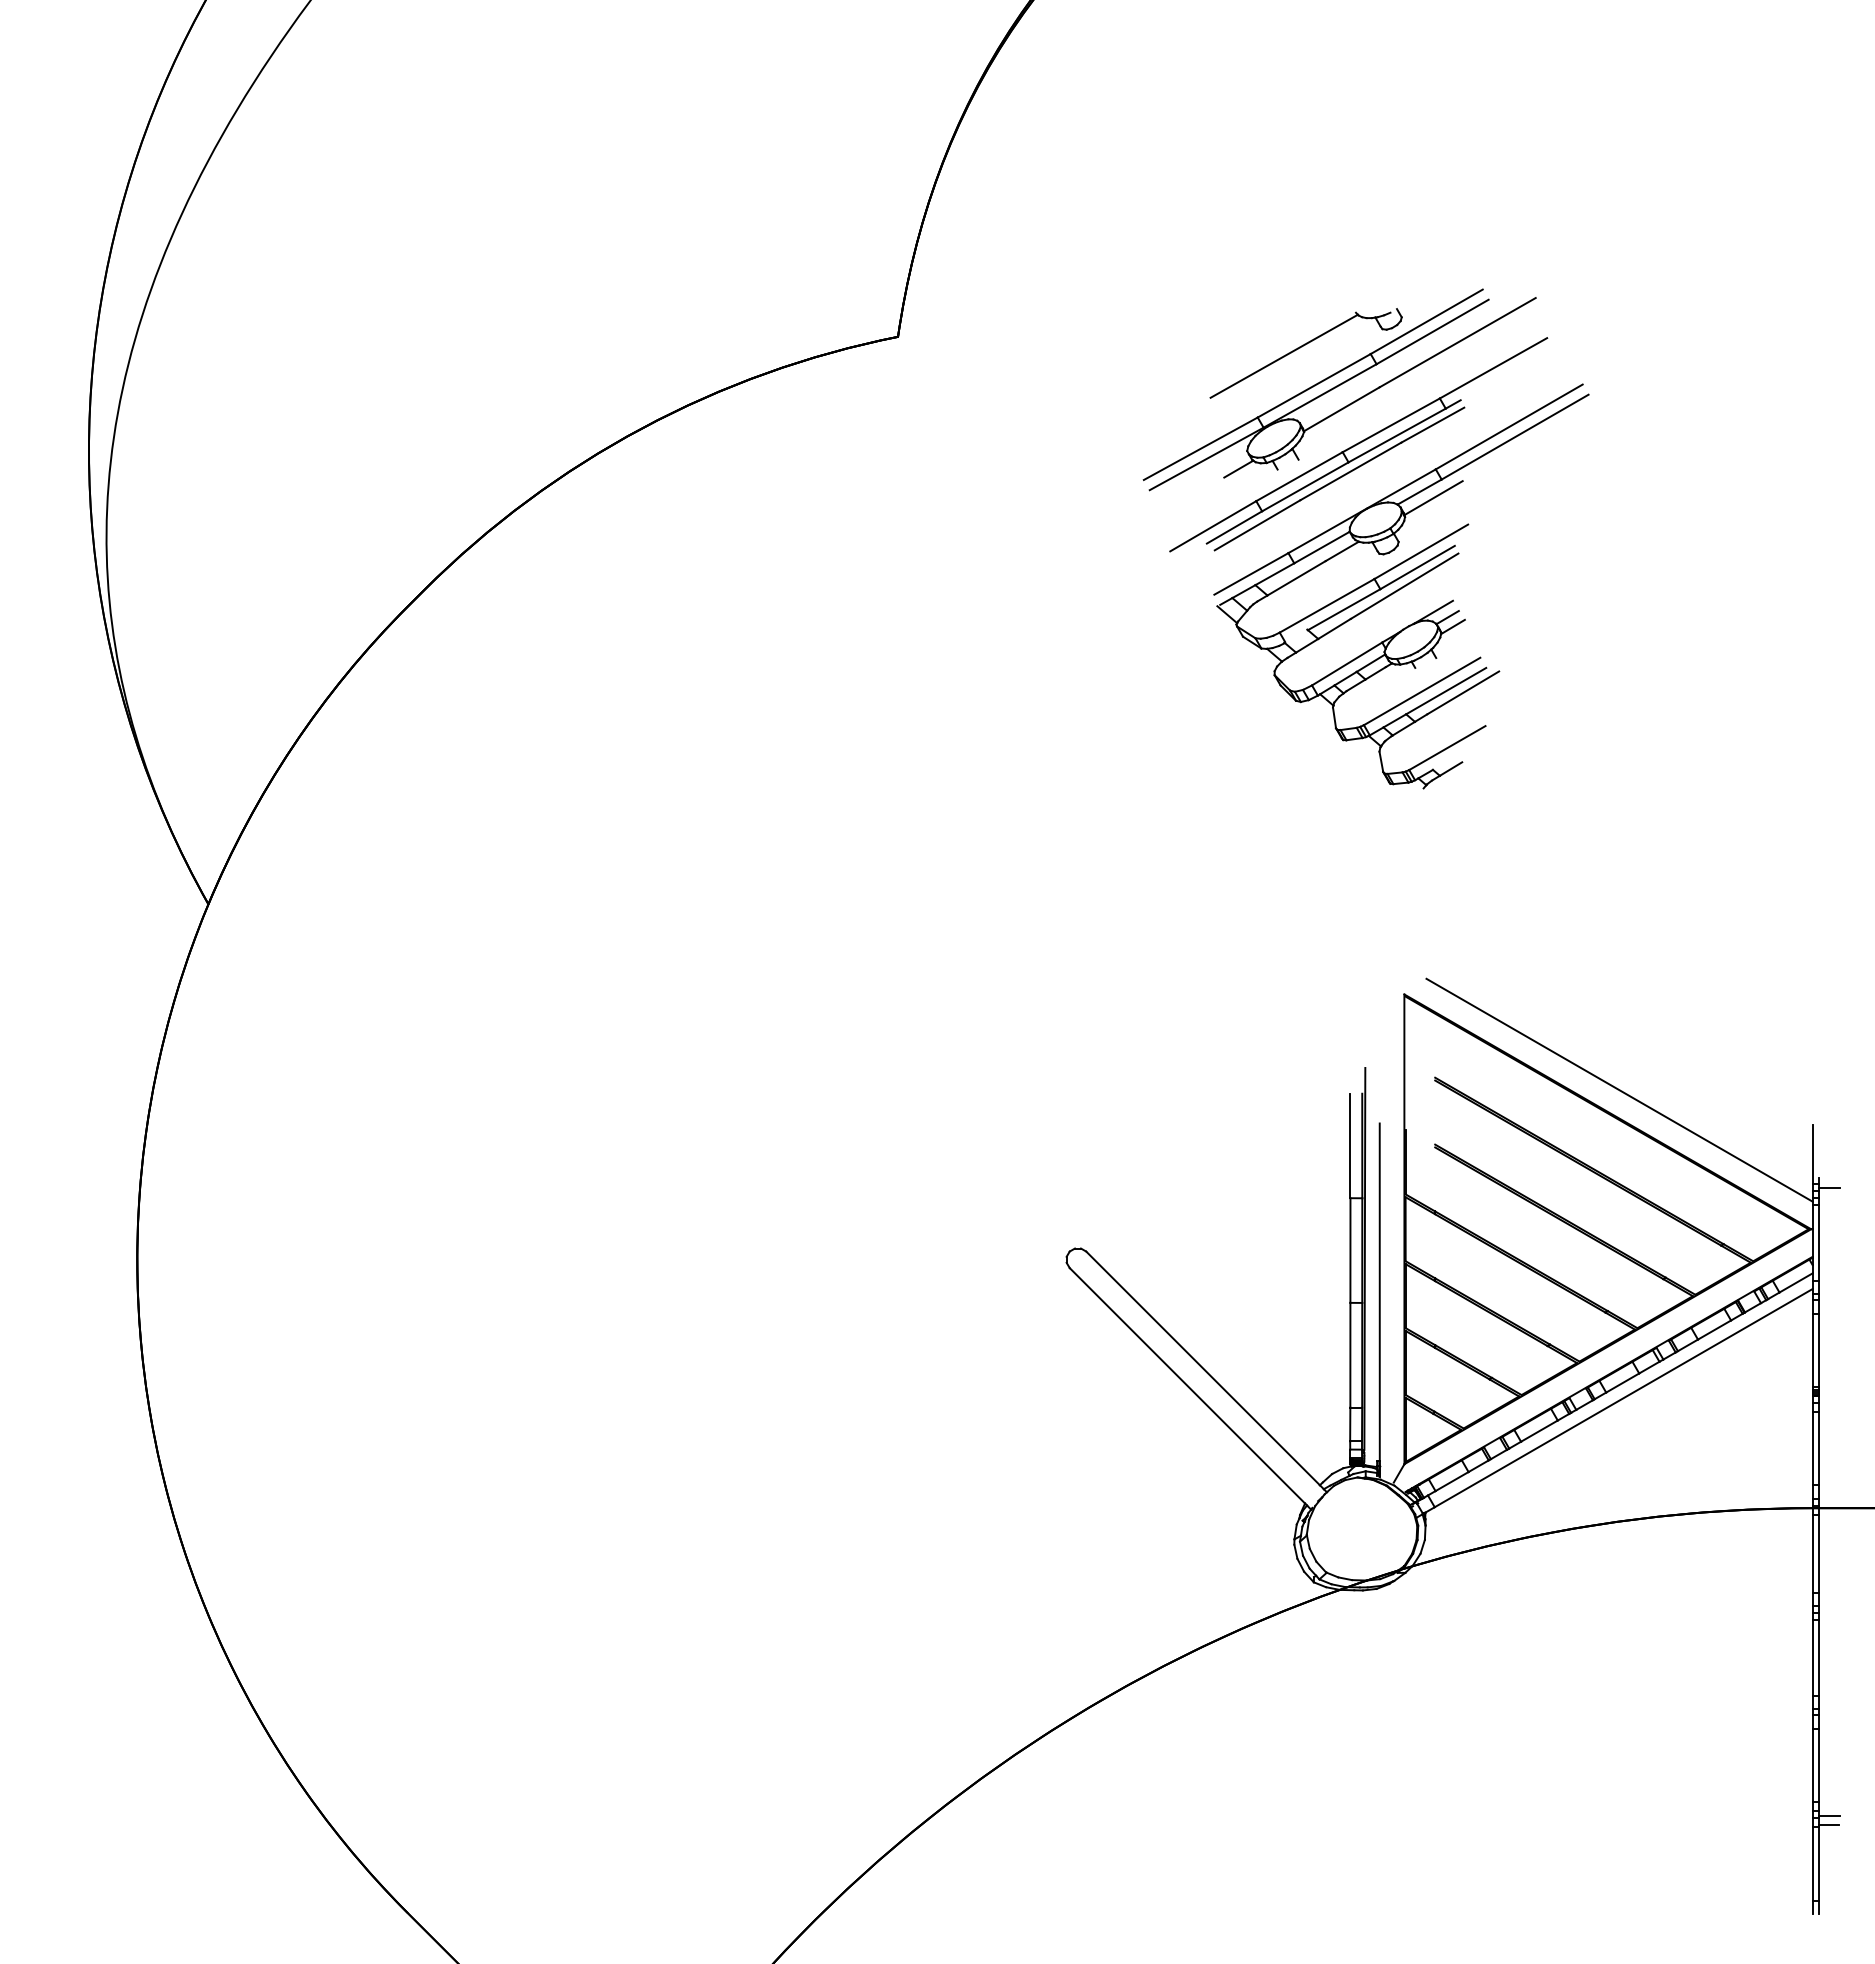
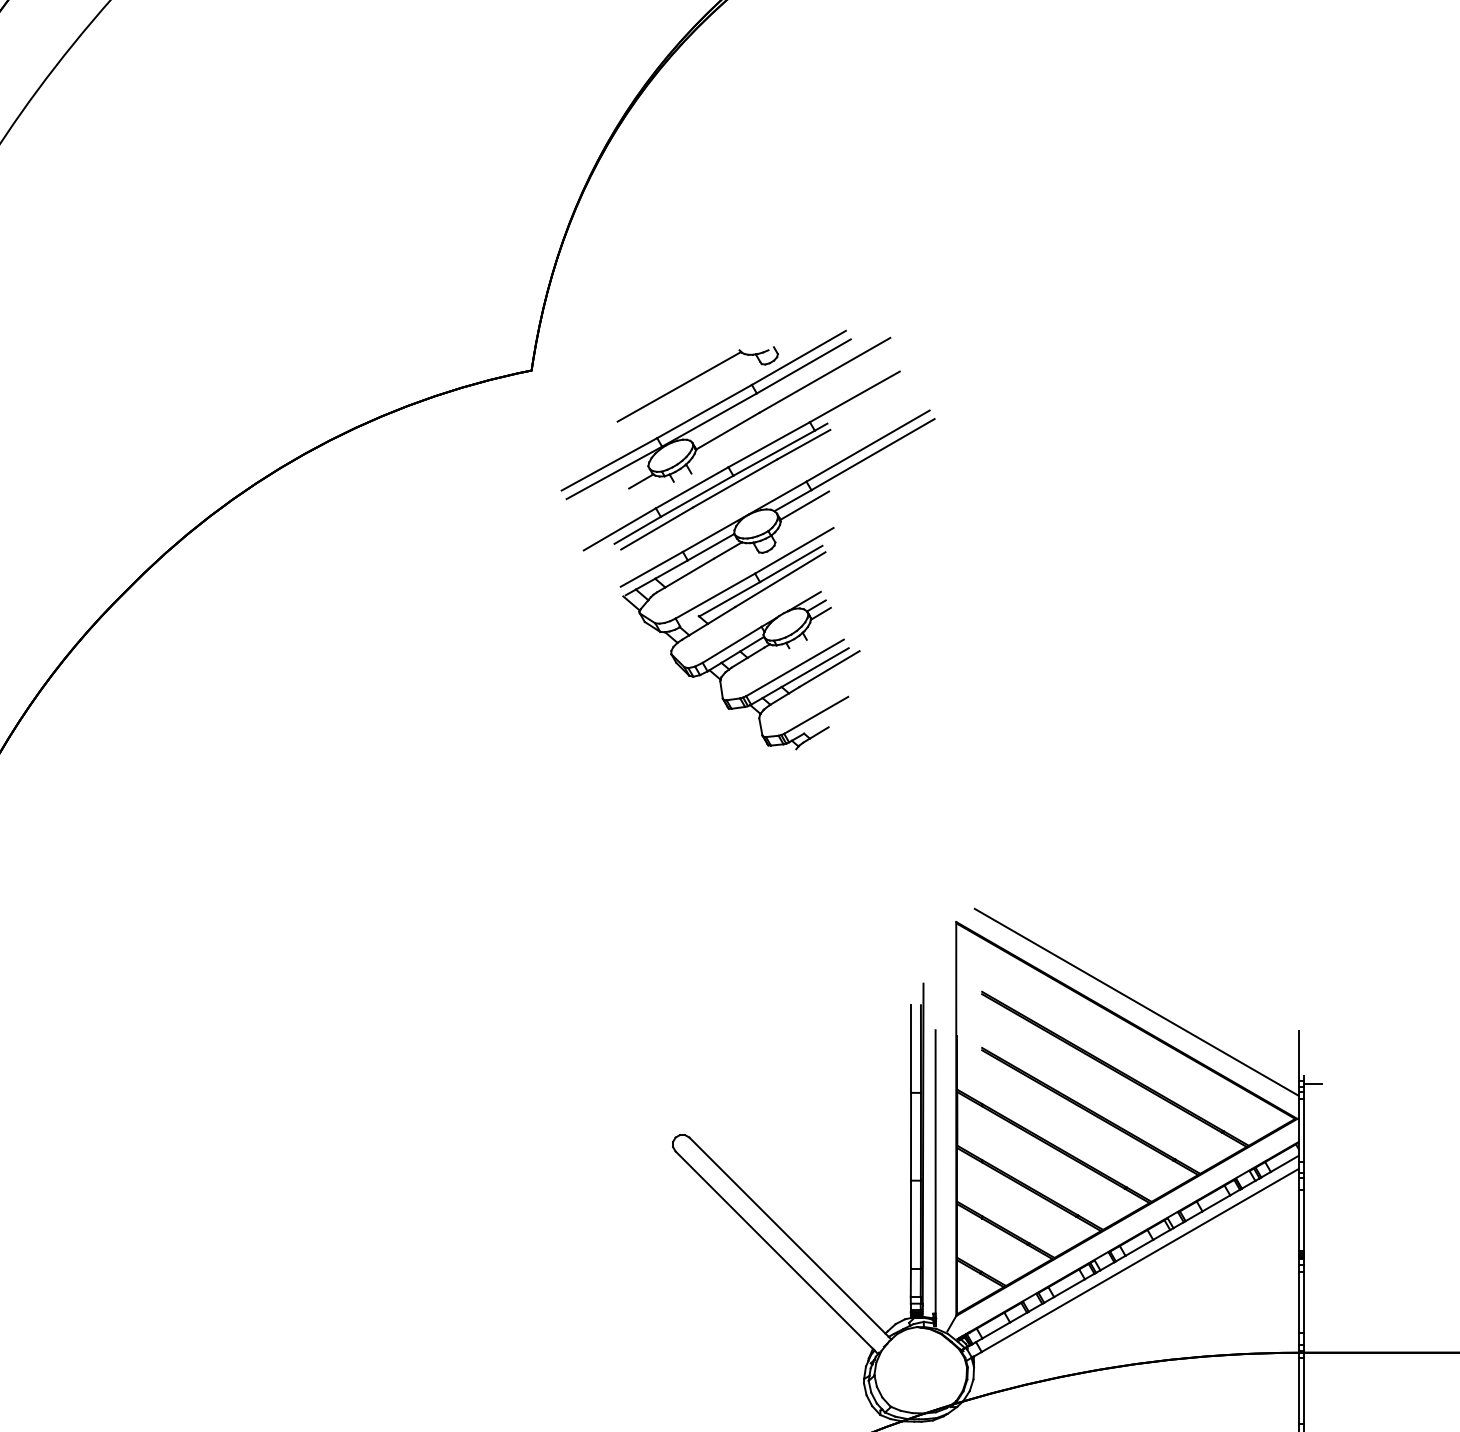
part: (1365, 538) -> (747, 539), moved

